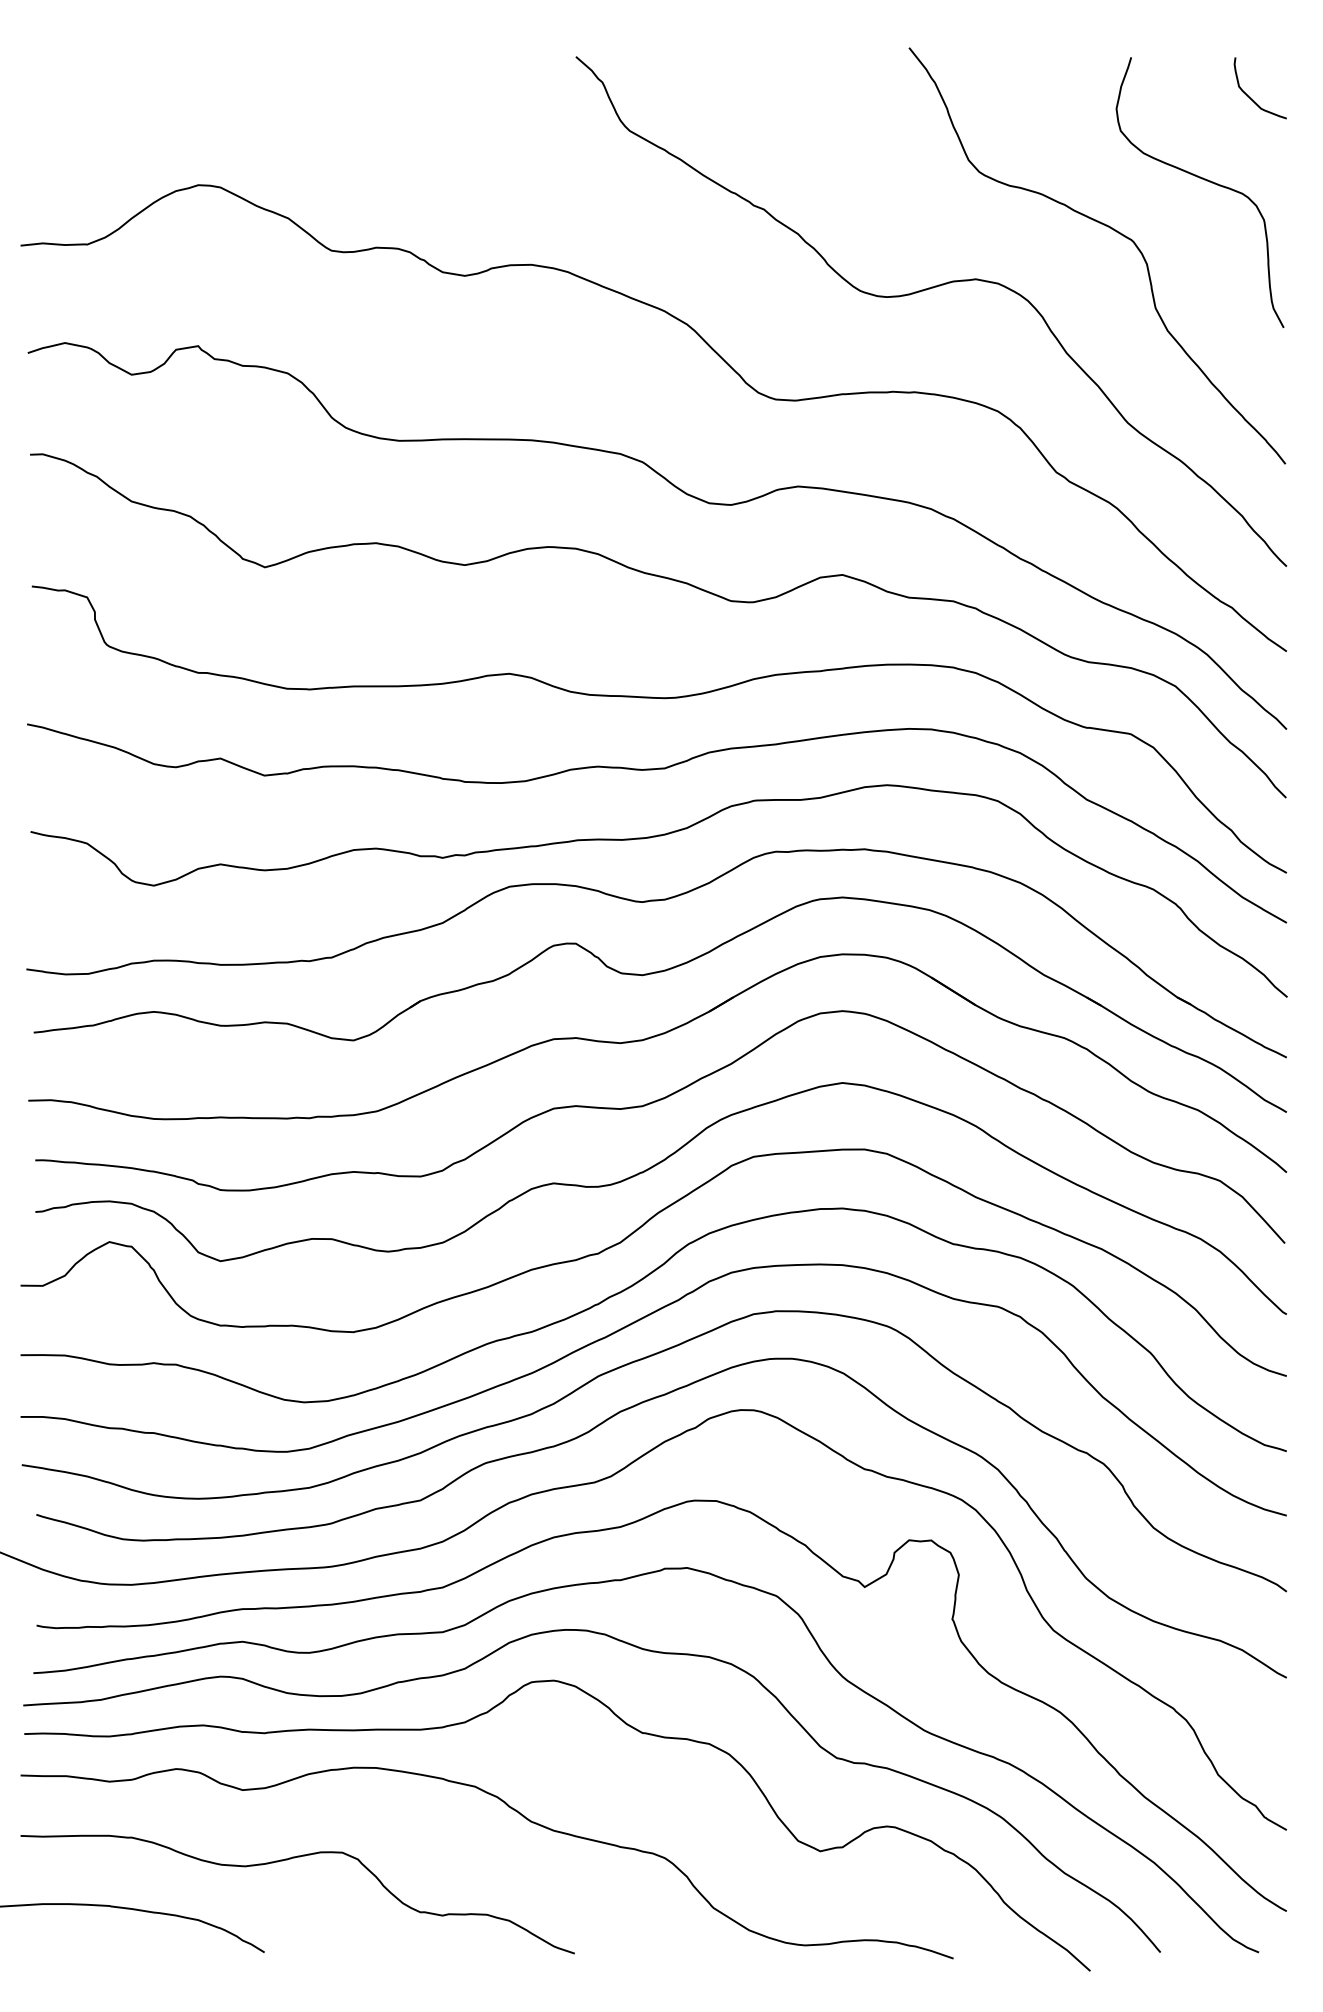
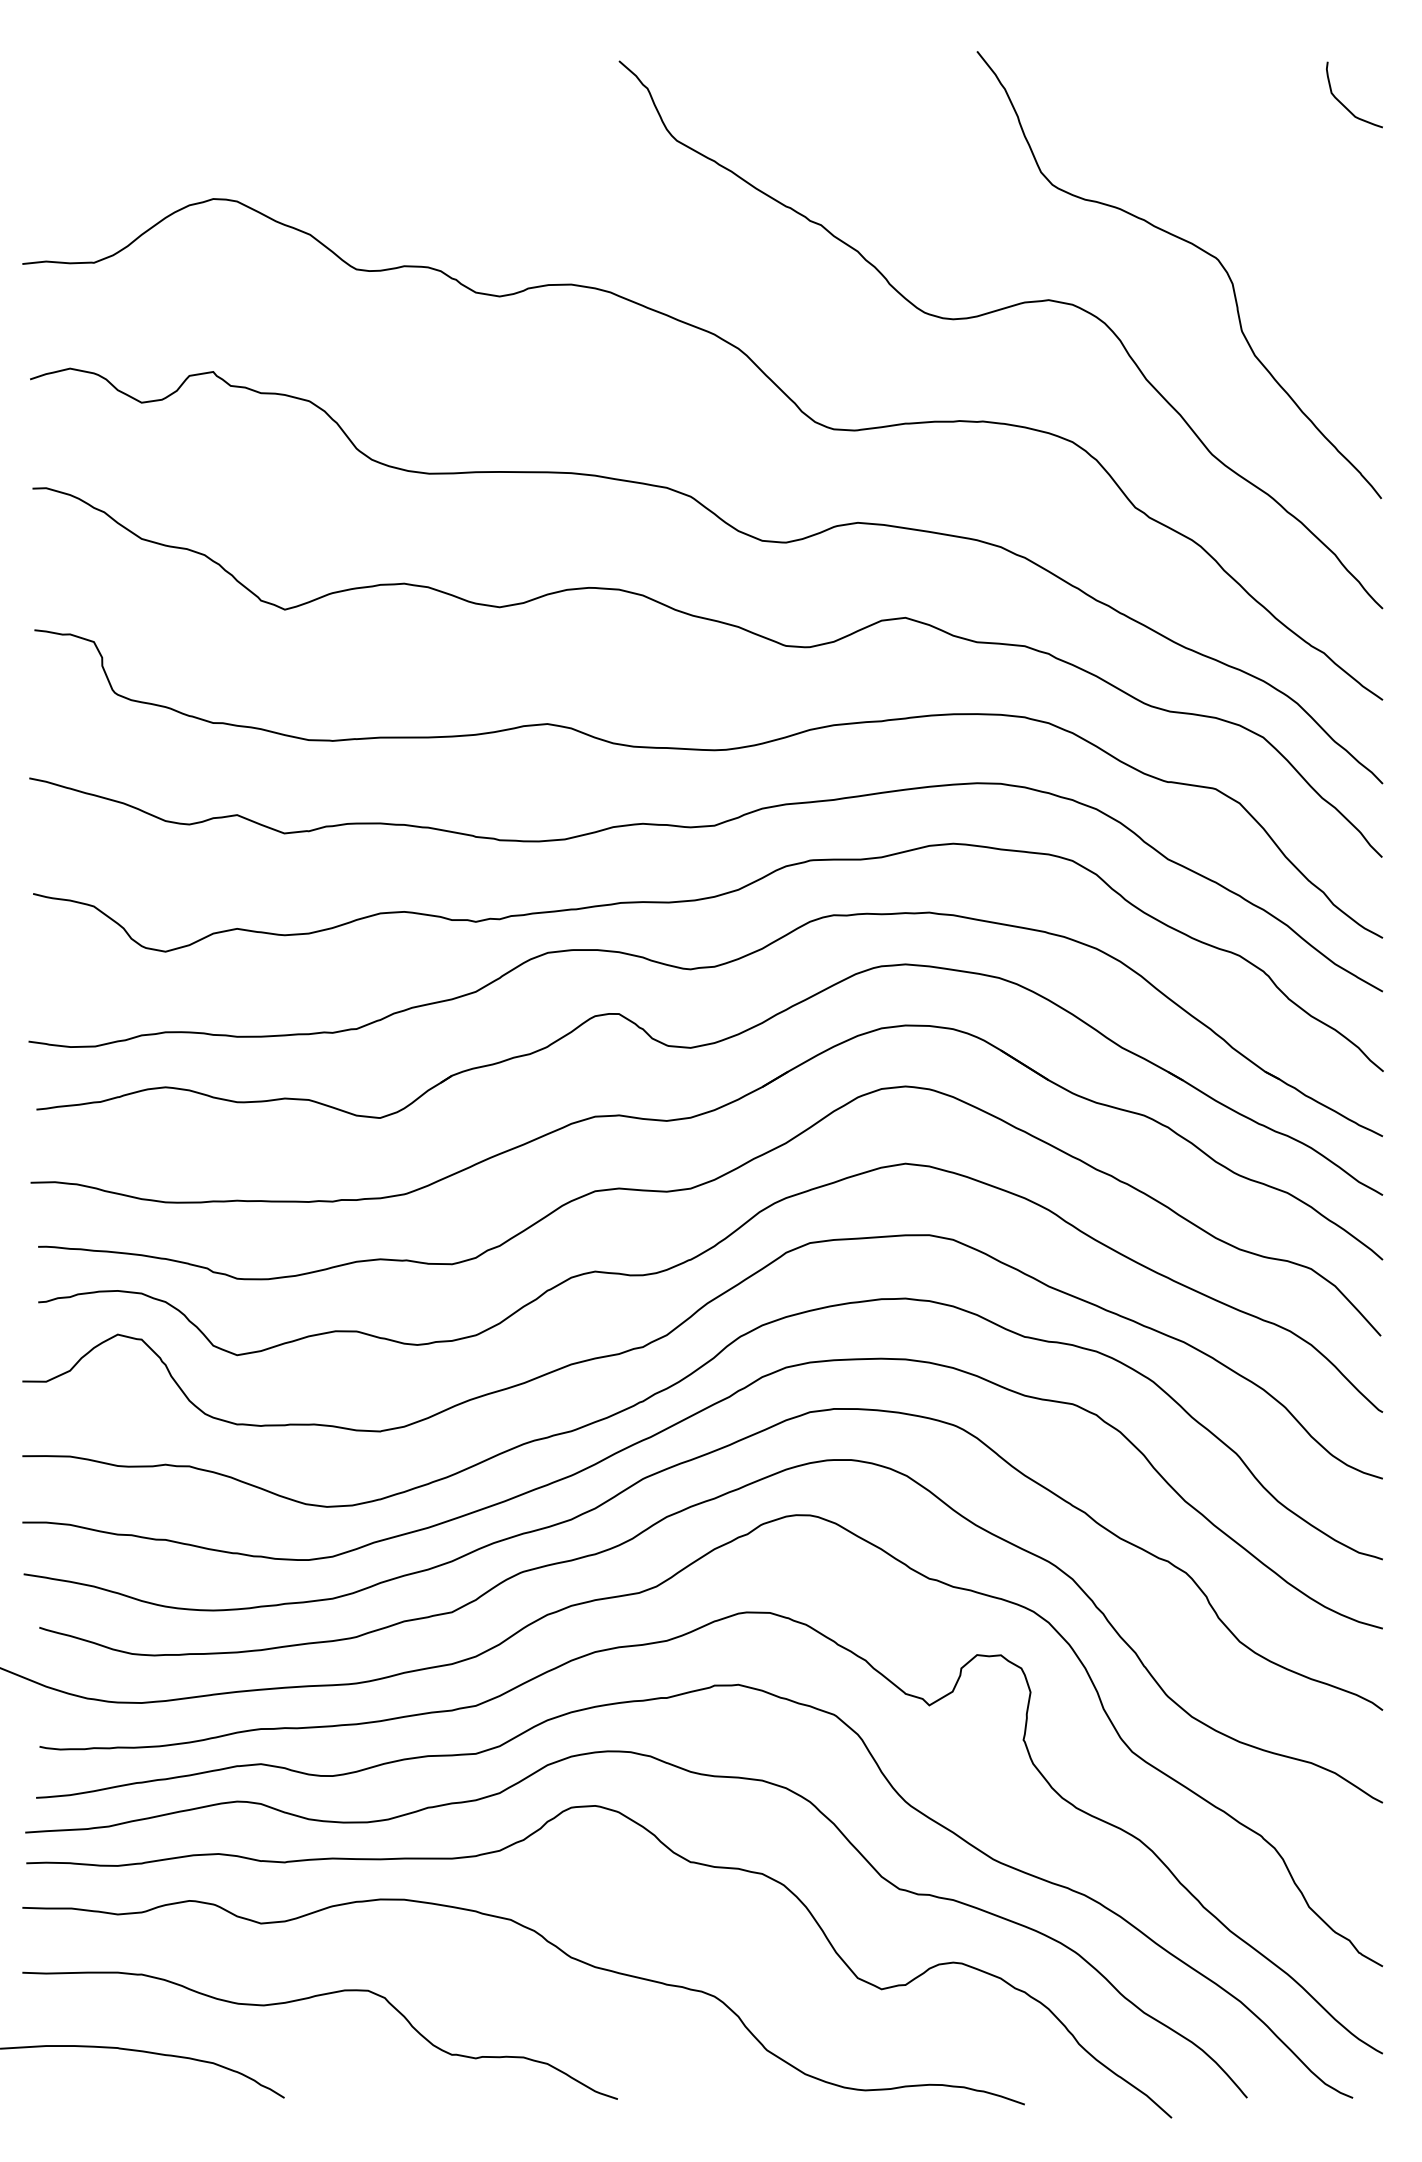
curve: (1204, 180) -> (1294, 194), removed

